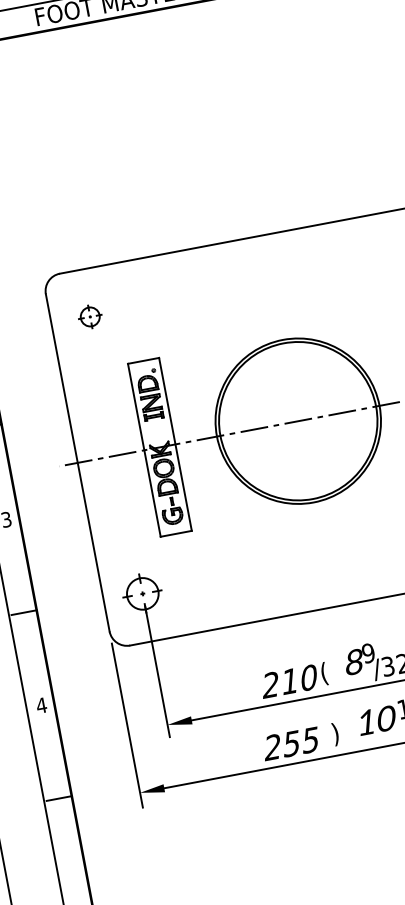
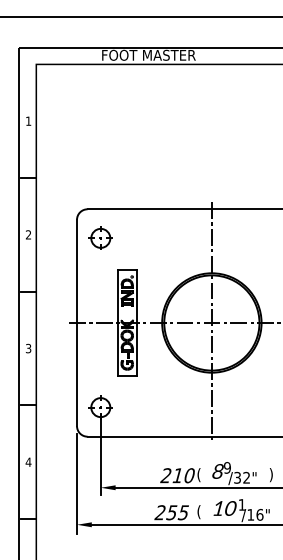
part: (89, 315) -> (100, 237), size x1.67
line: (297, 420) -> (211, 322), added
text: (334, 735) -> (198, 512), ) -> (

